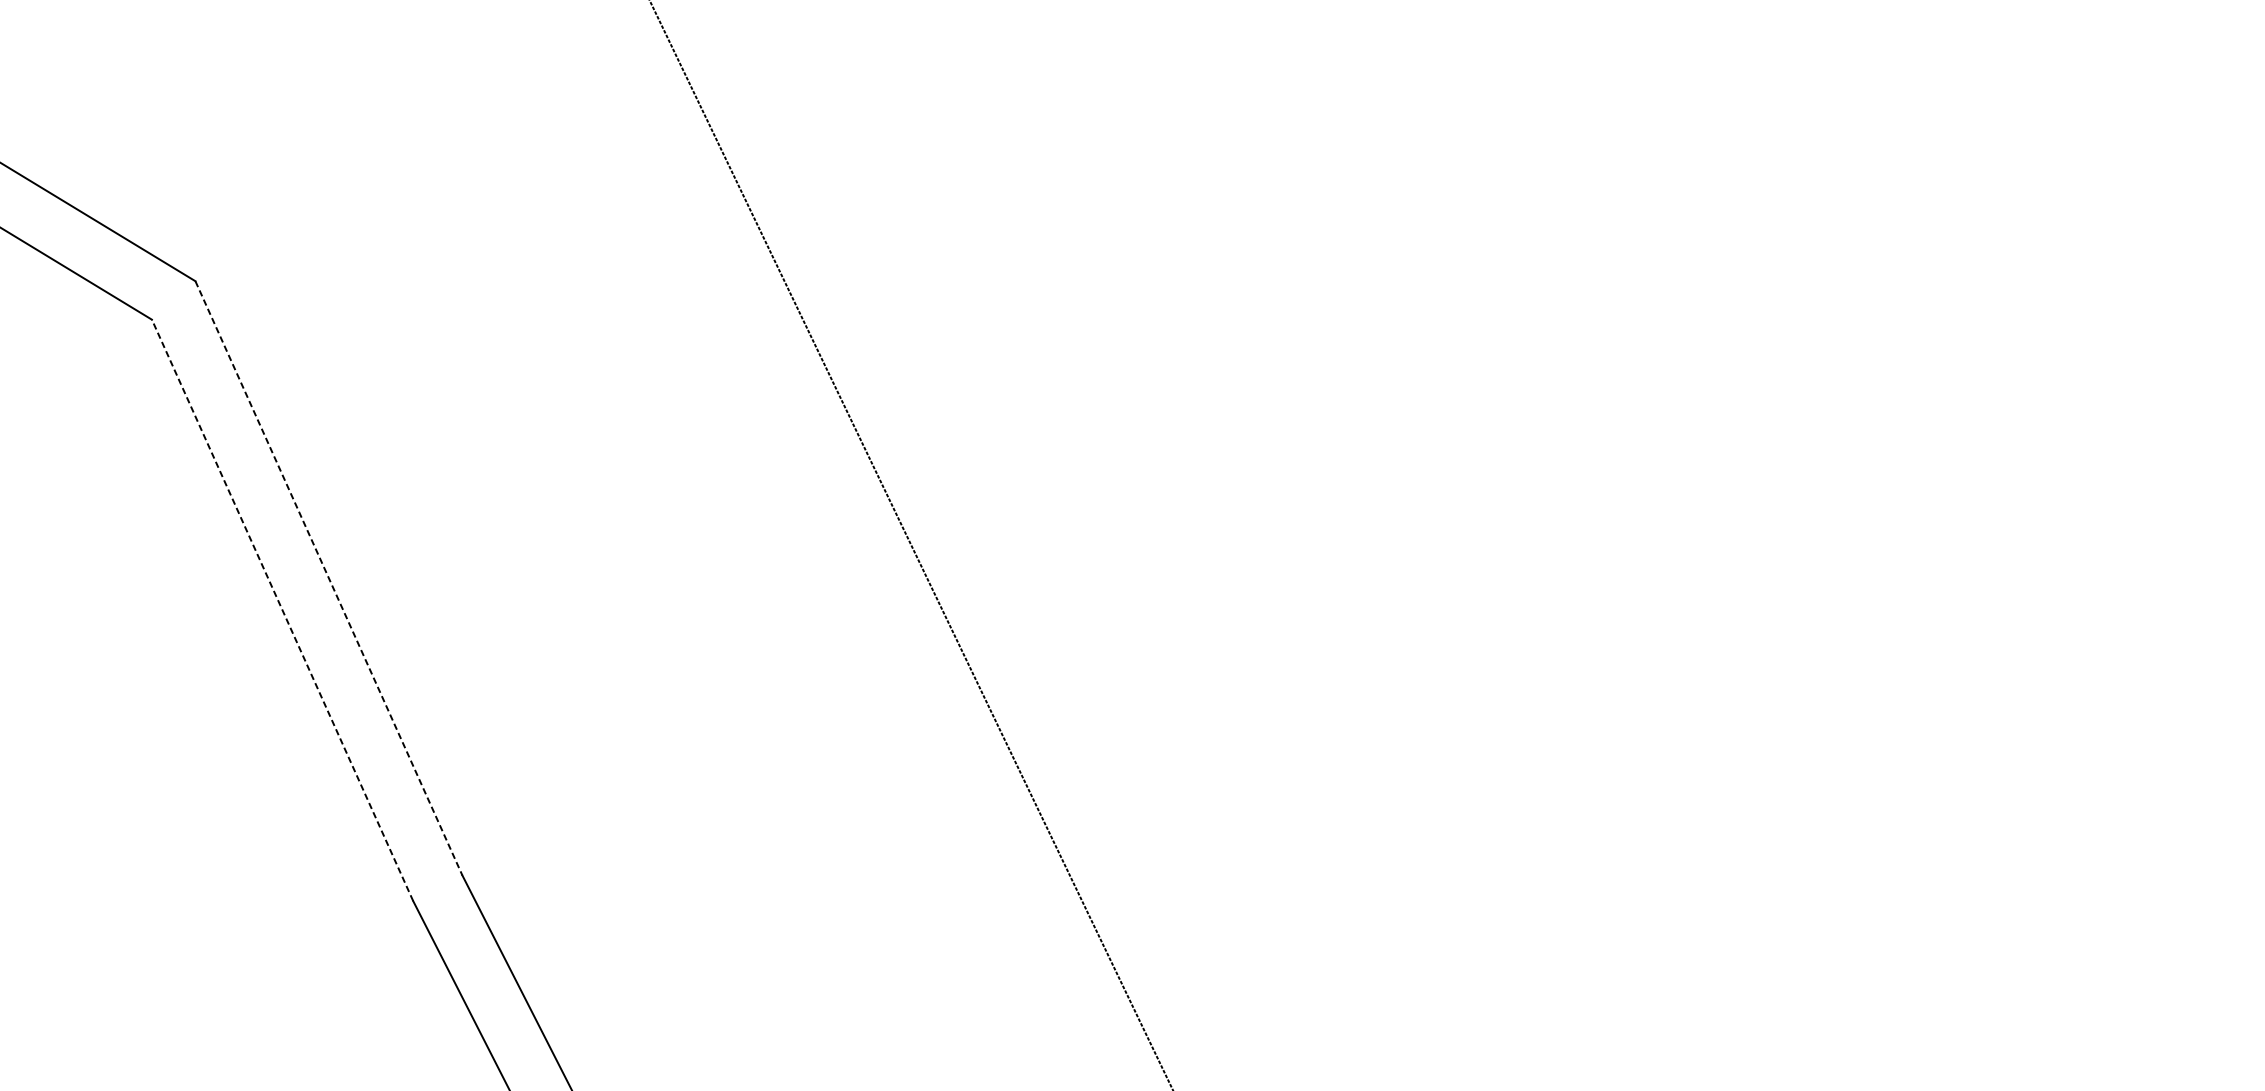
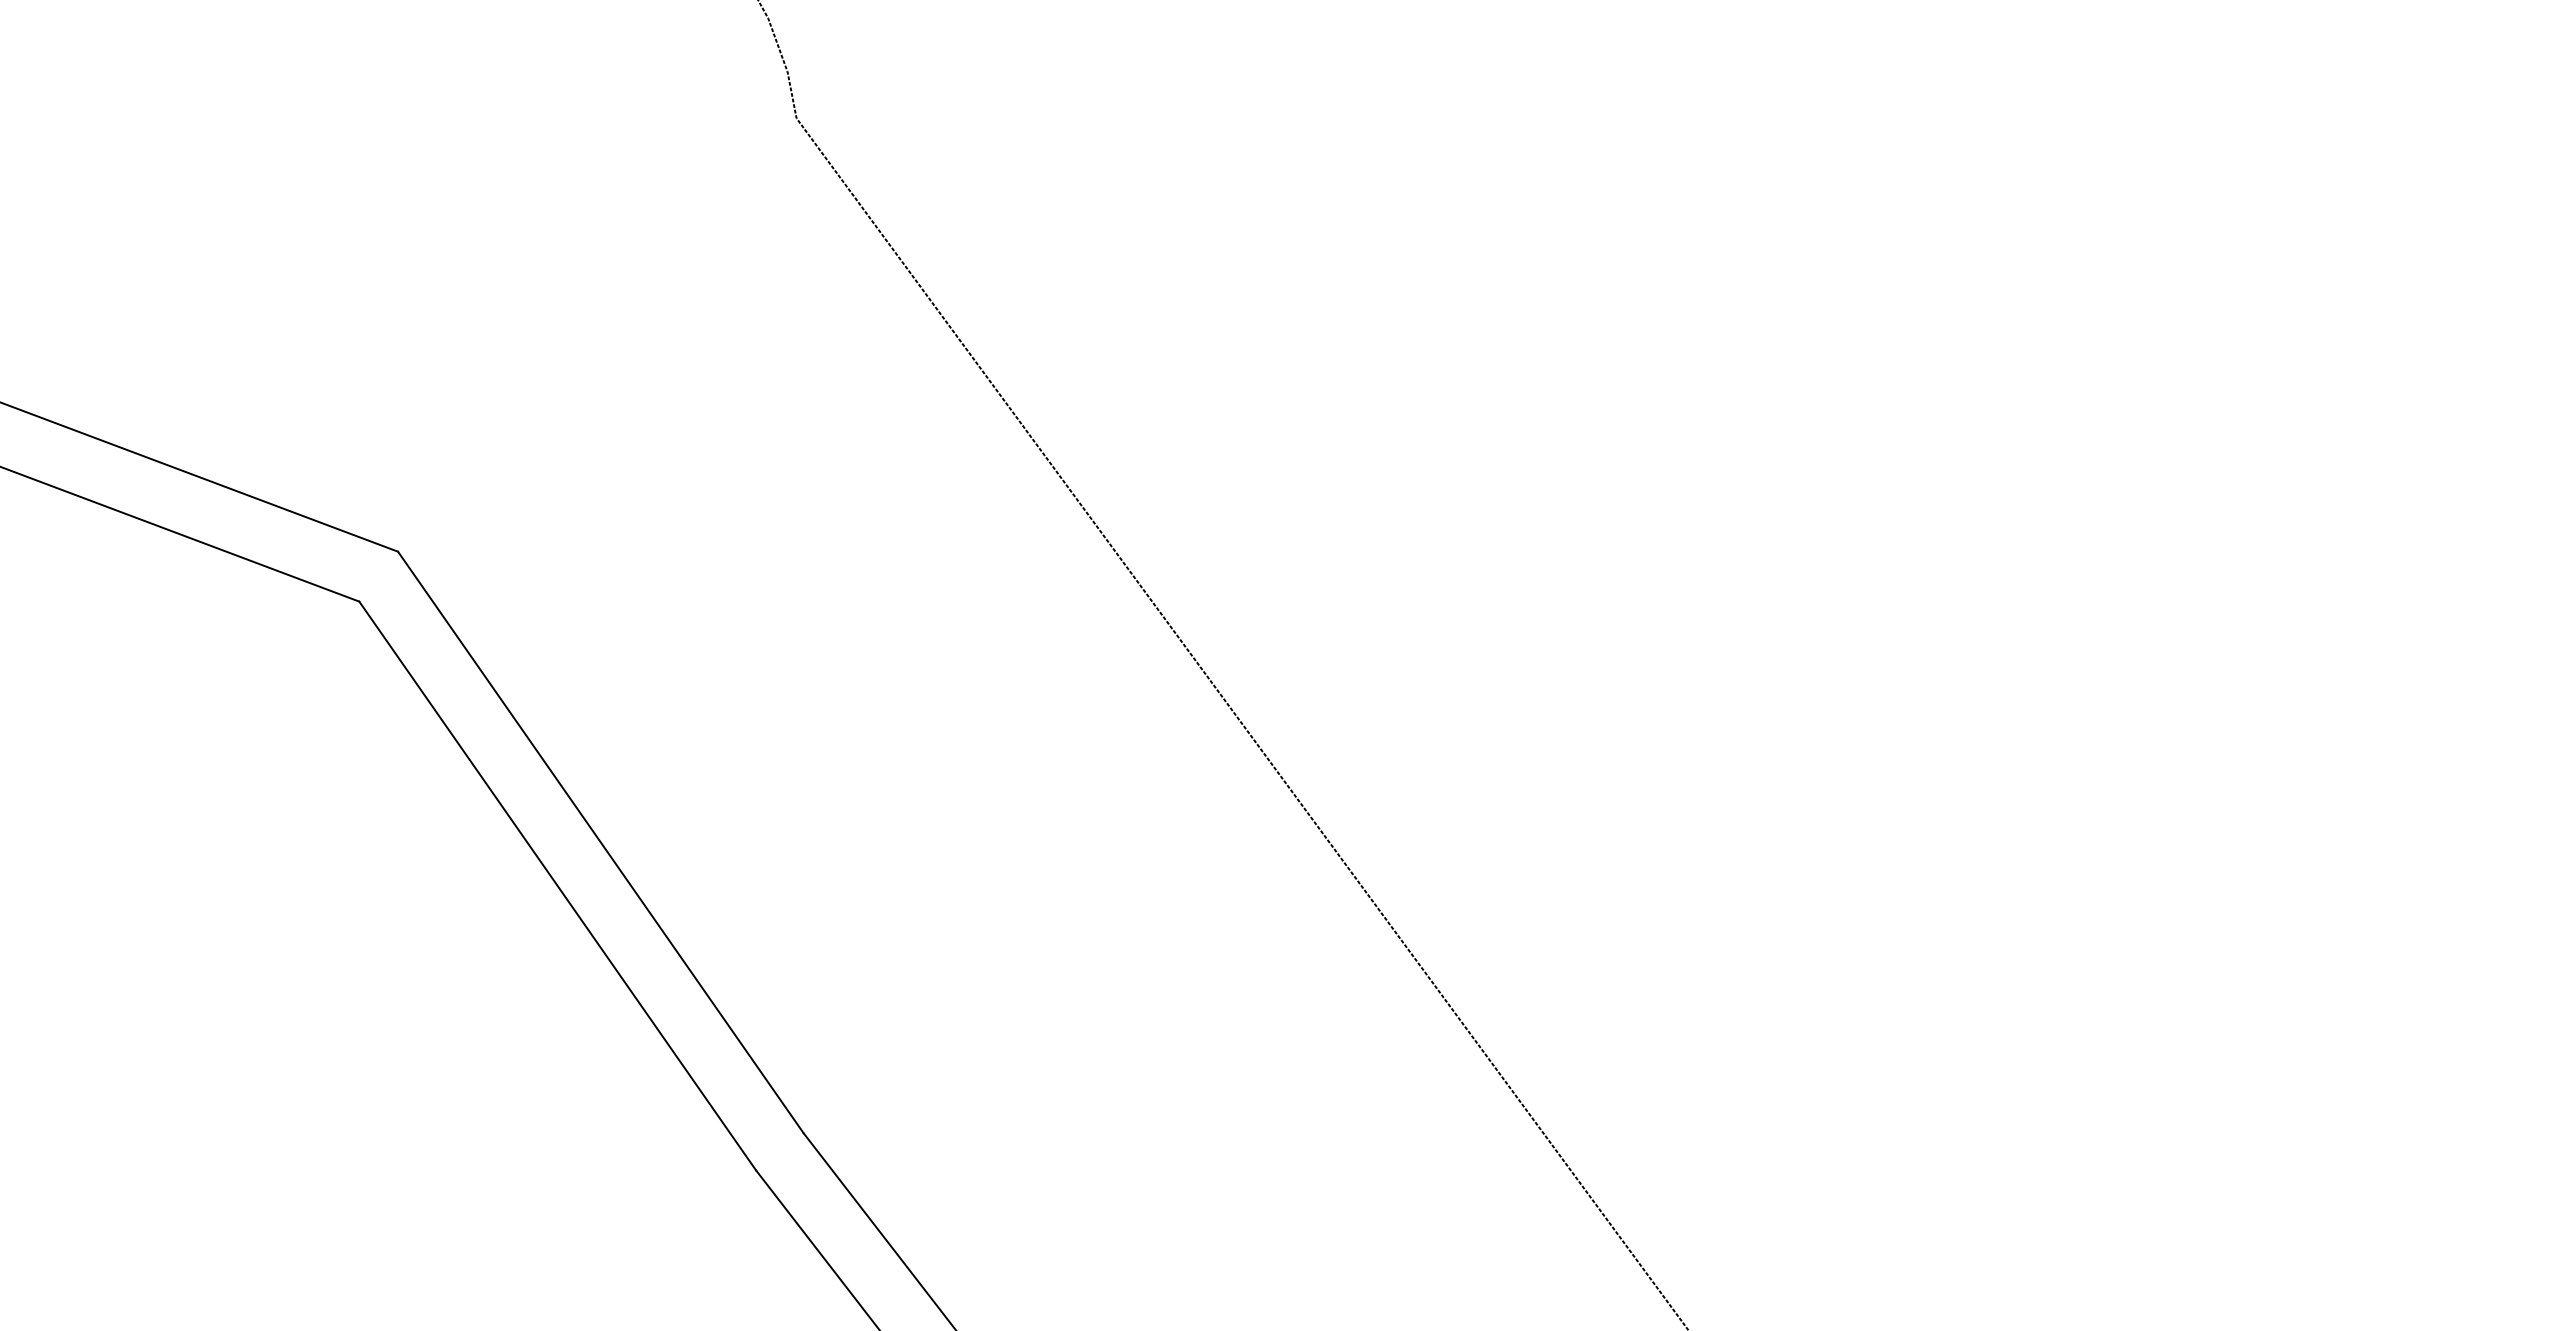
line: (328, 578) -> (600, 842), dashed -> solid
line: (282, 610) -> (557, 886), dashed -> solid

